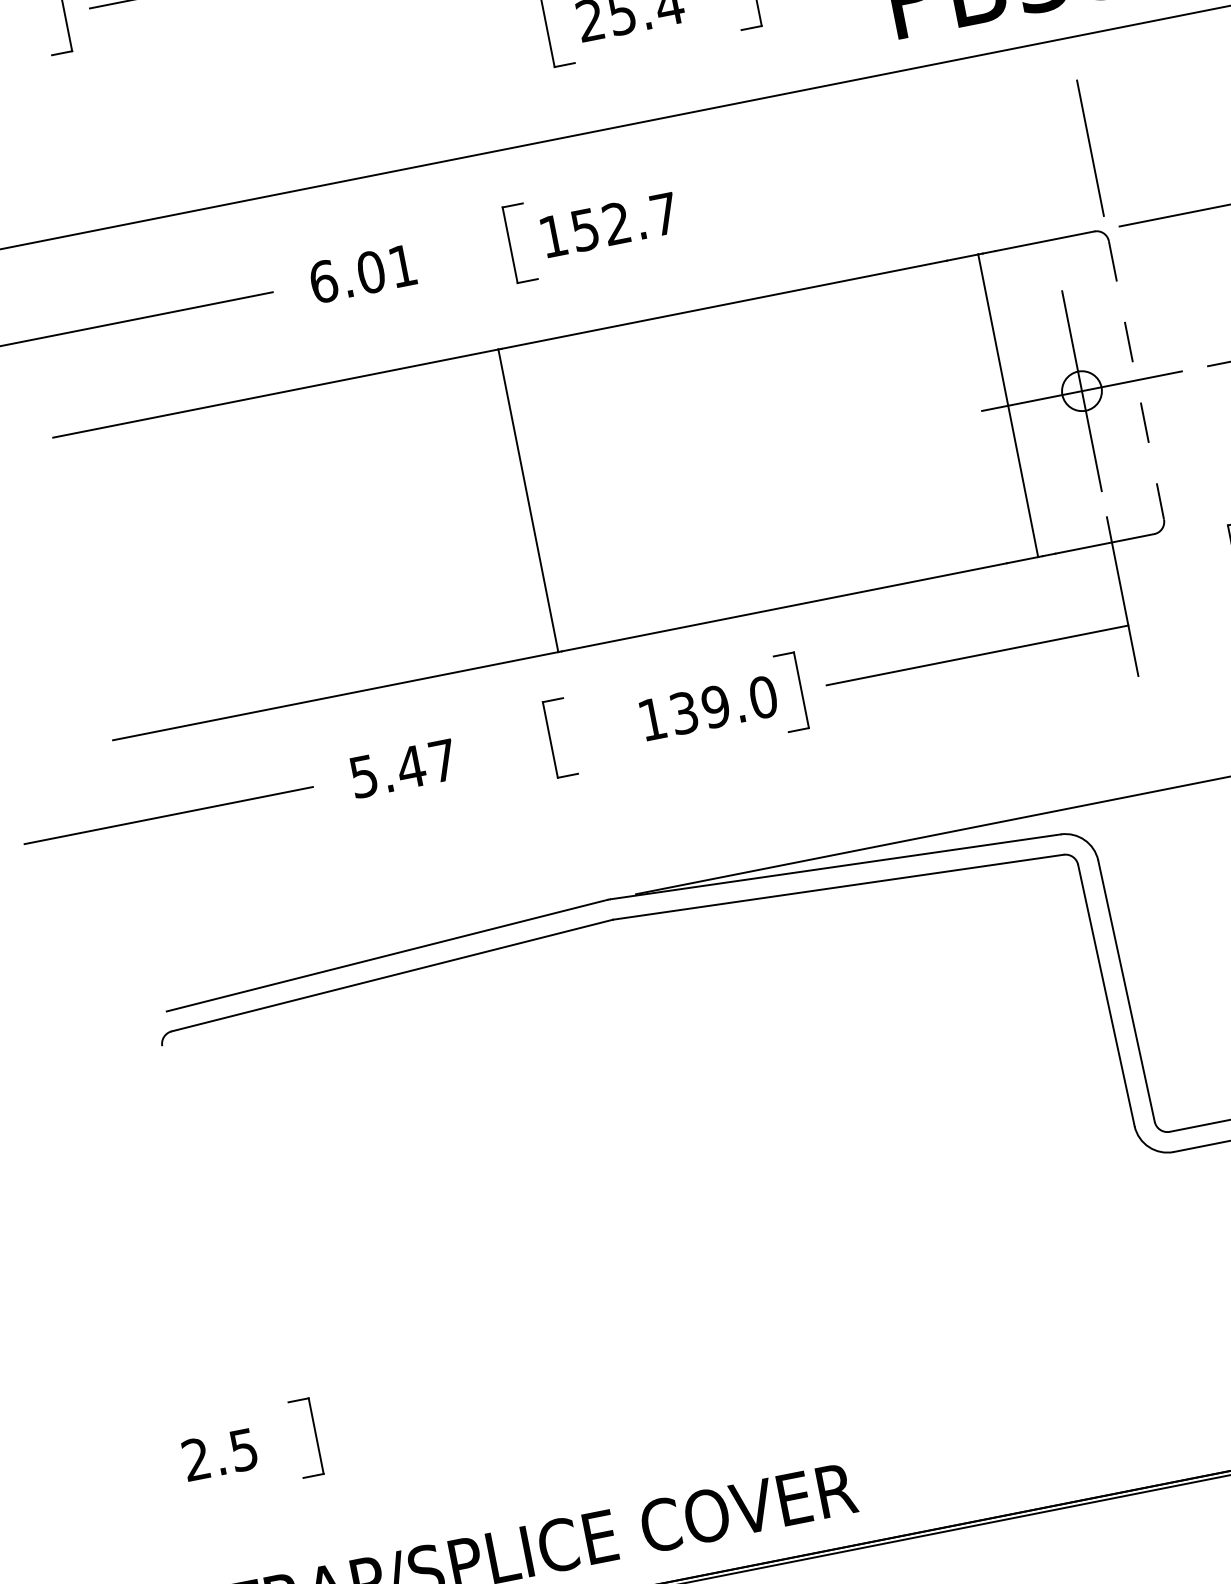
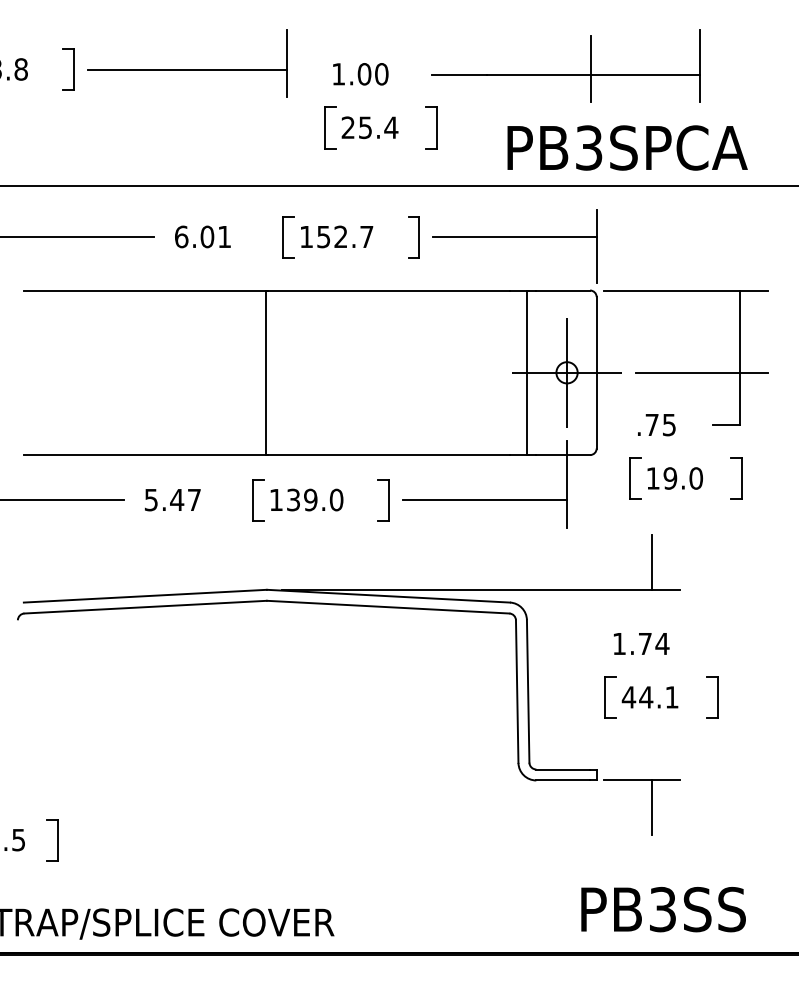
line: (936, 161) -> (514, 237), added
part: (750, 198) -> (413, 237), added
line: (1136, 379) -> (596, 372), dashed -> solid
text: (707, 707) -> (306, 499), moved

